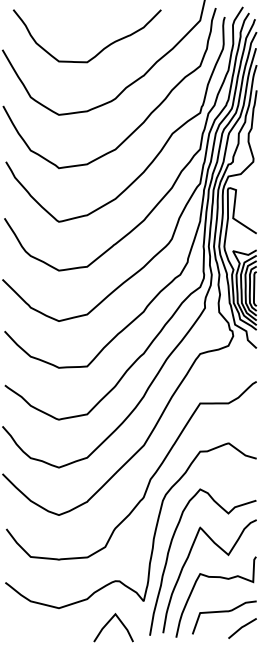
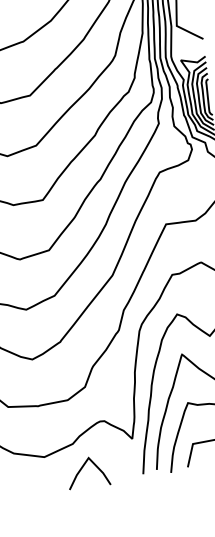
line: (109, 622) -> (83, 467), moved

